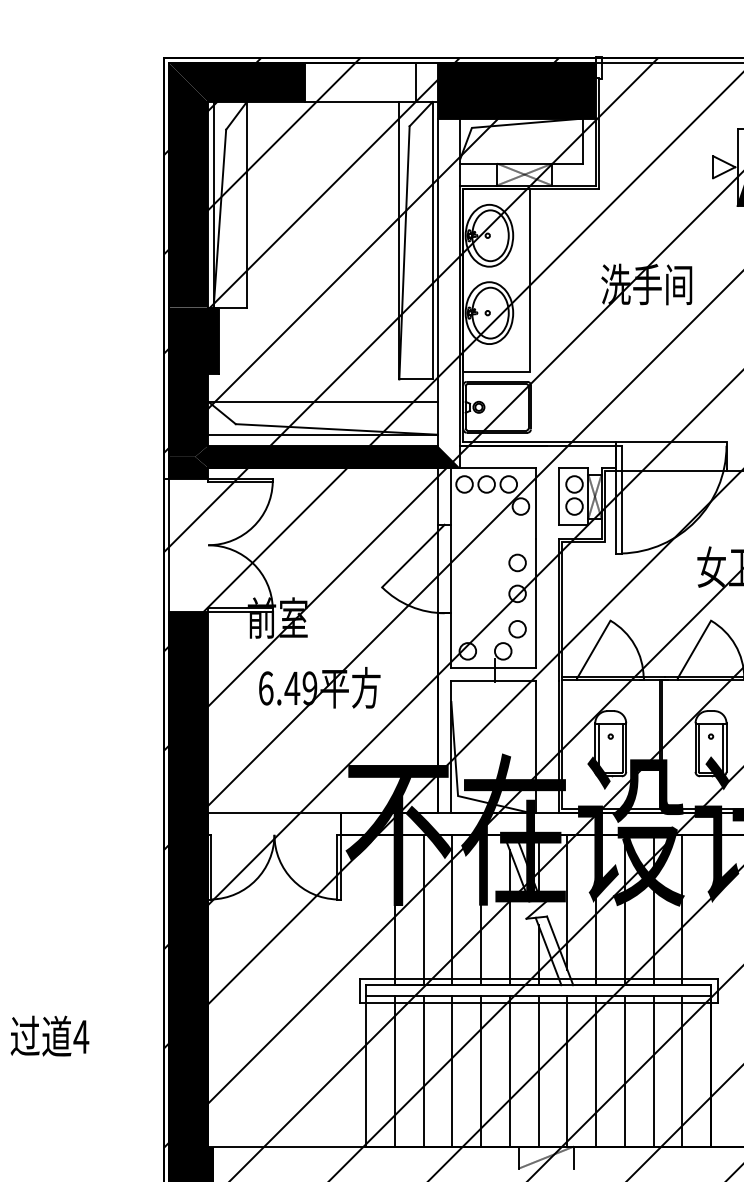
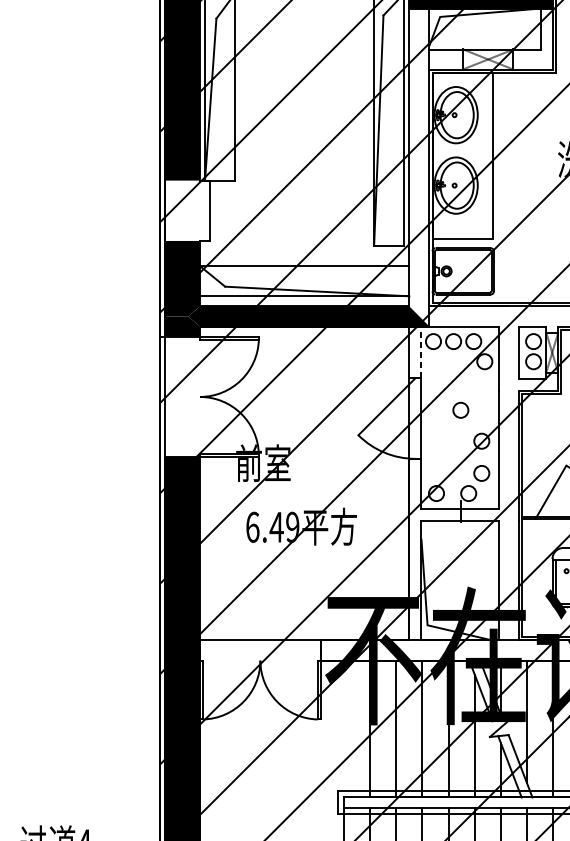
fill: (194, 340) -> (187, 210), removed
line: (451, 495) -> (421, 351), solid -> dashed
circle: (517, 562) -> (460, 409), moved

